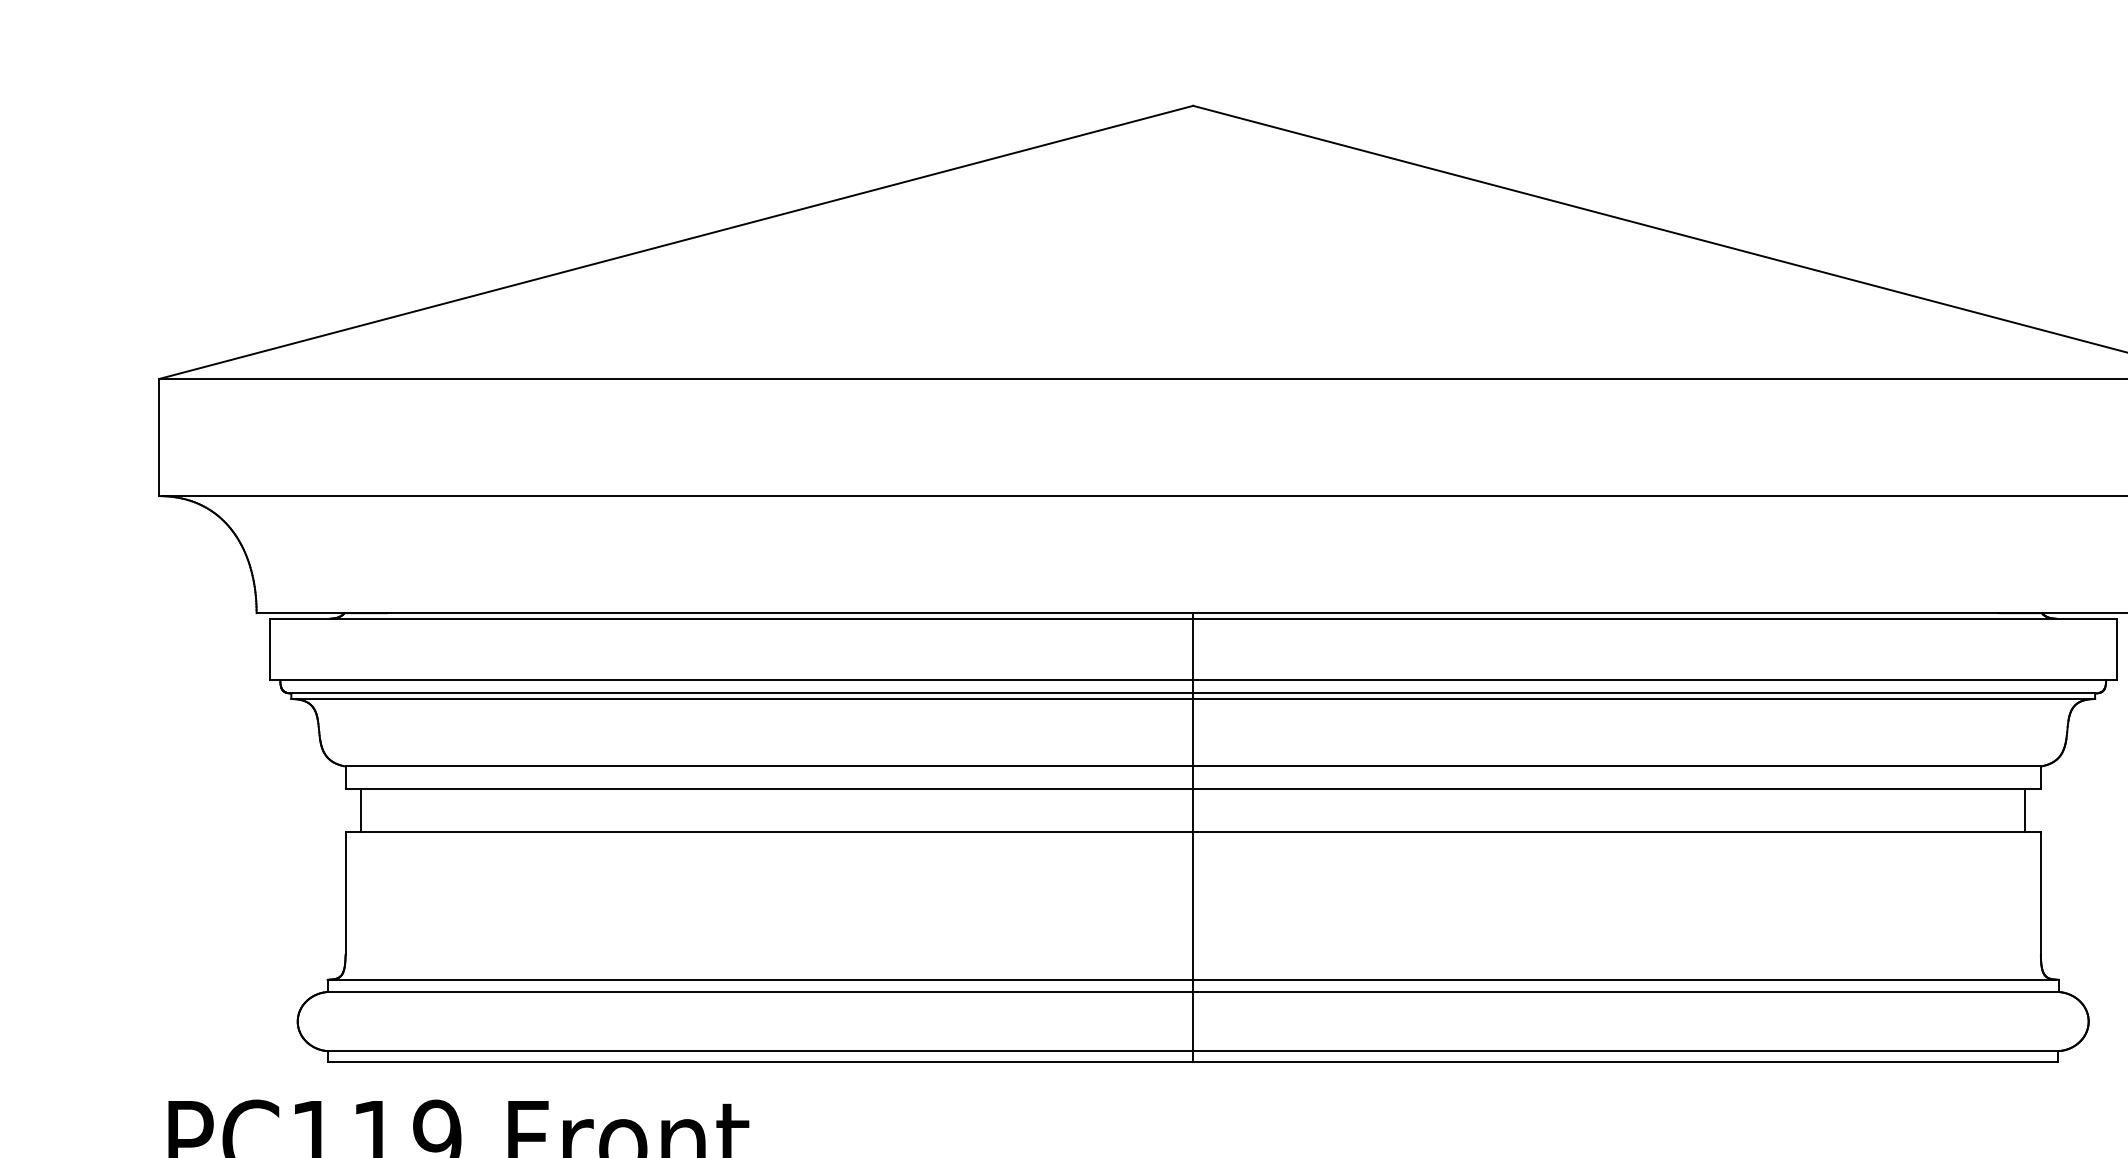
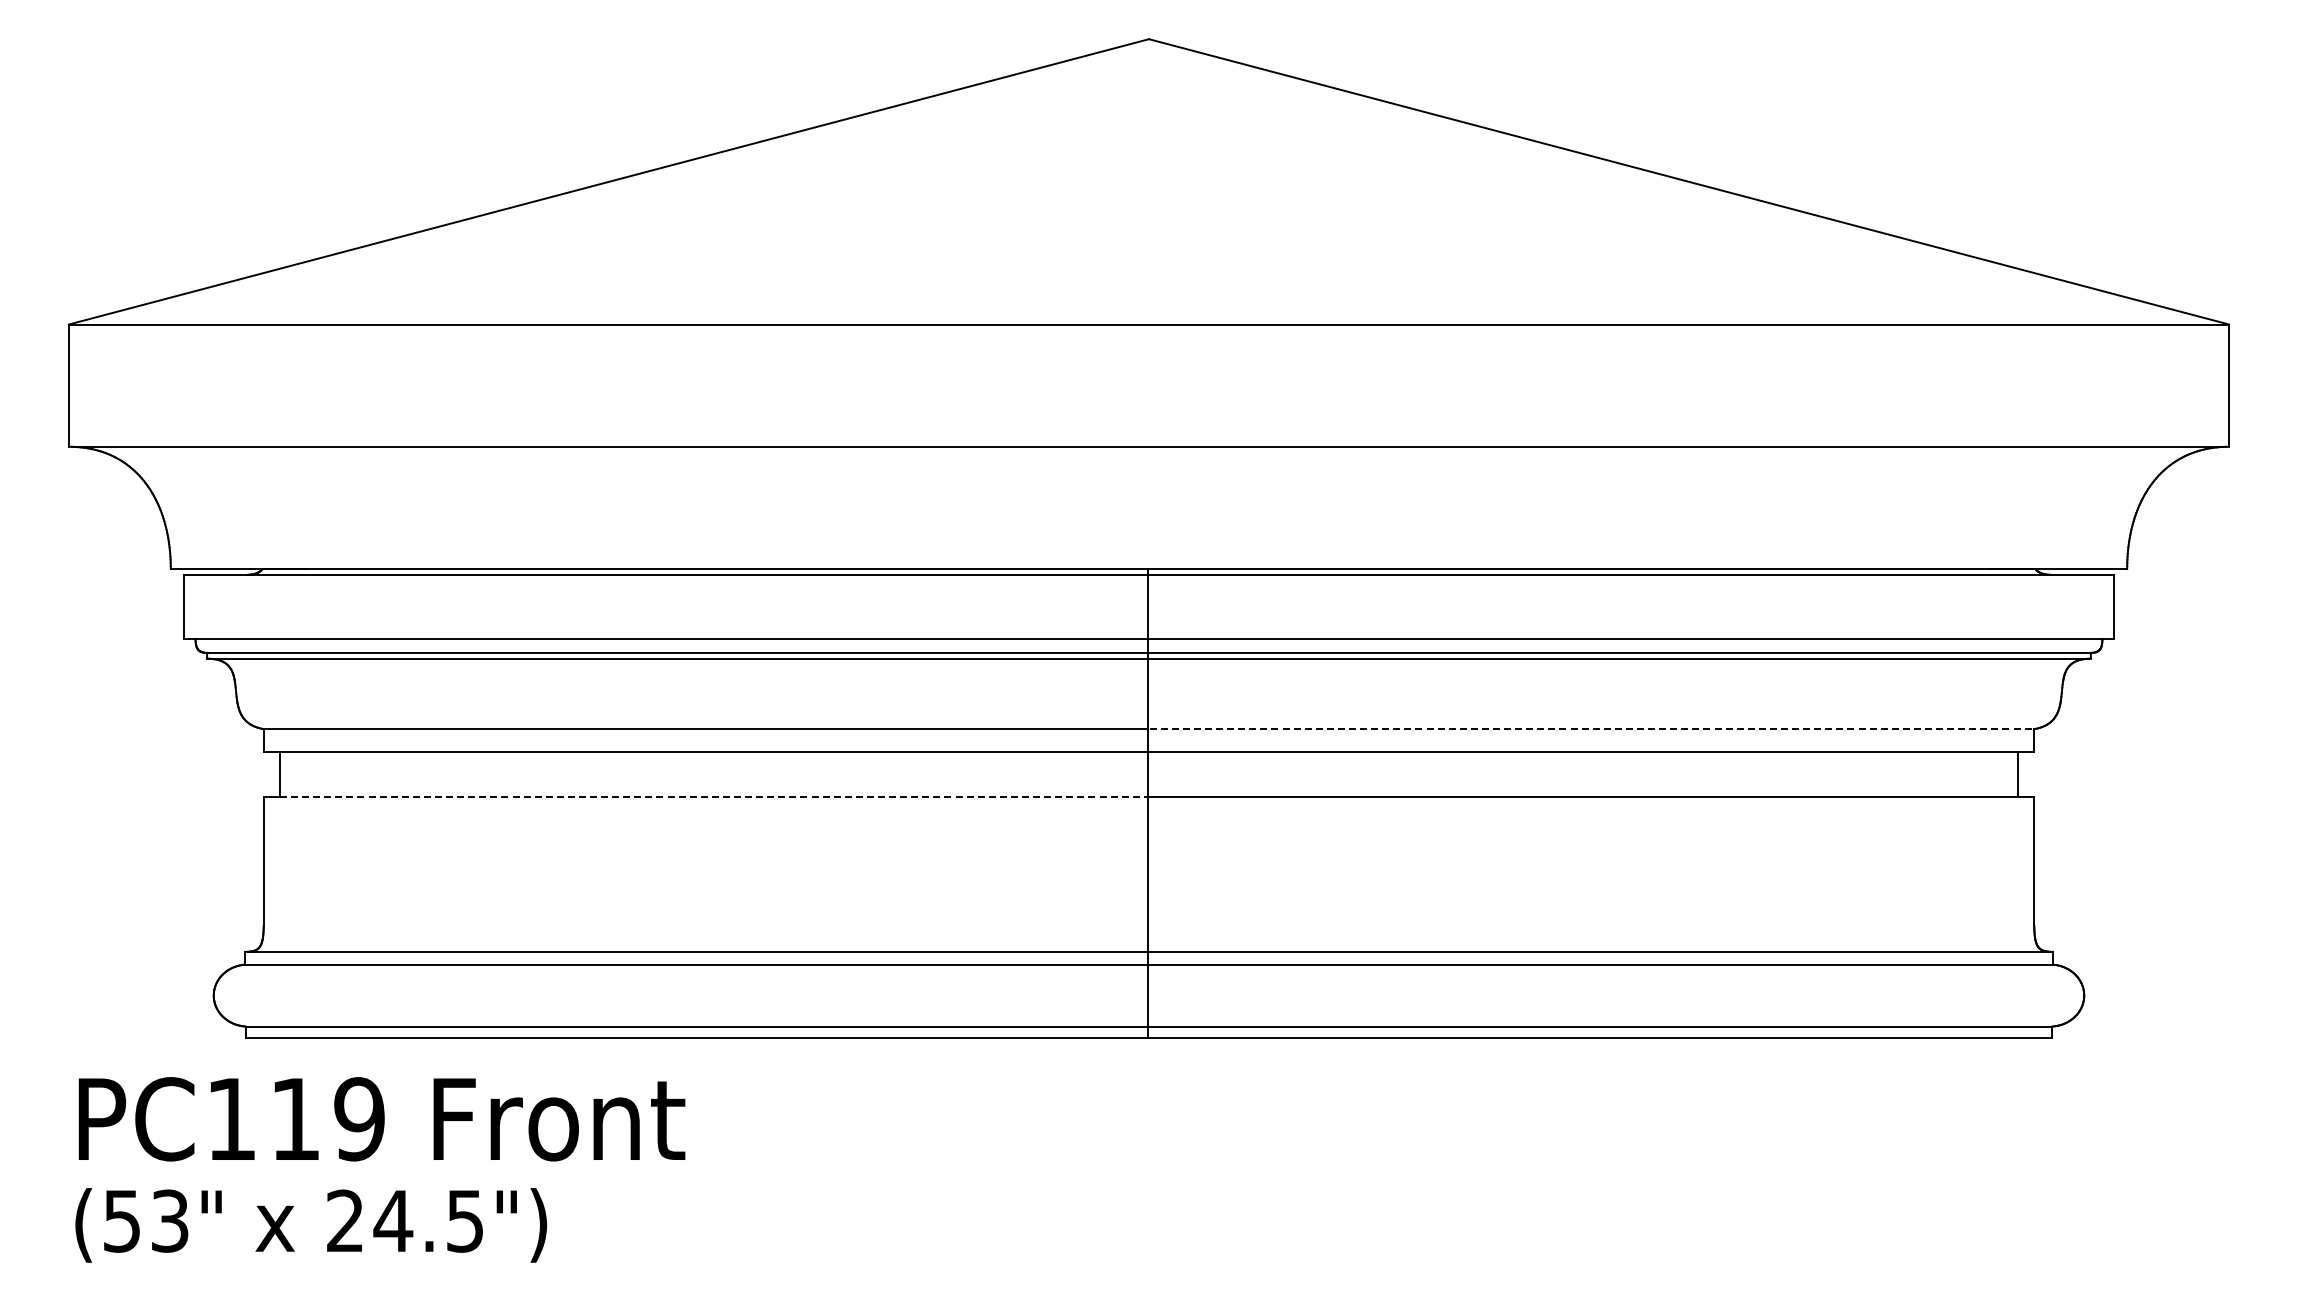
line: (1617, 766) -> (1592, 729), solid -> dashed
line: (777, 831) -> (714, 797), solid -> dashed

